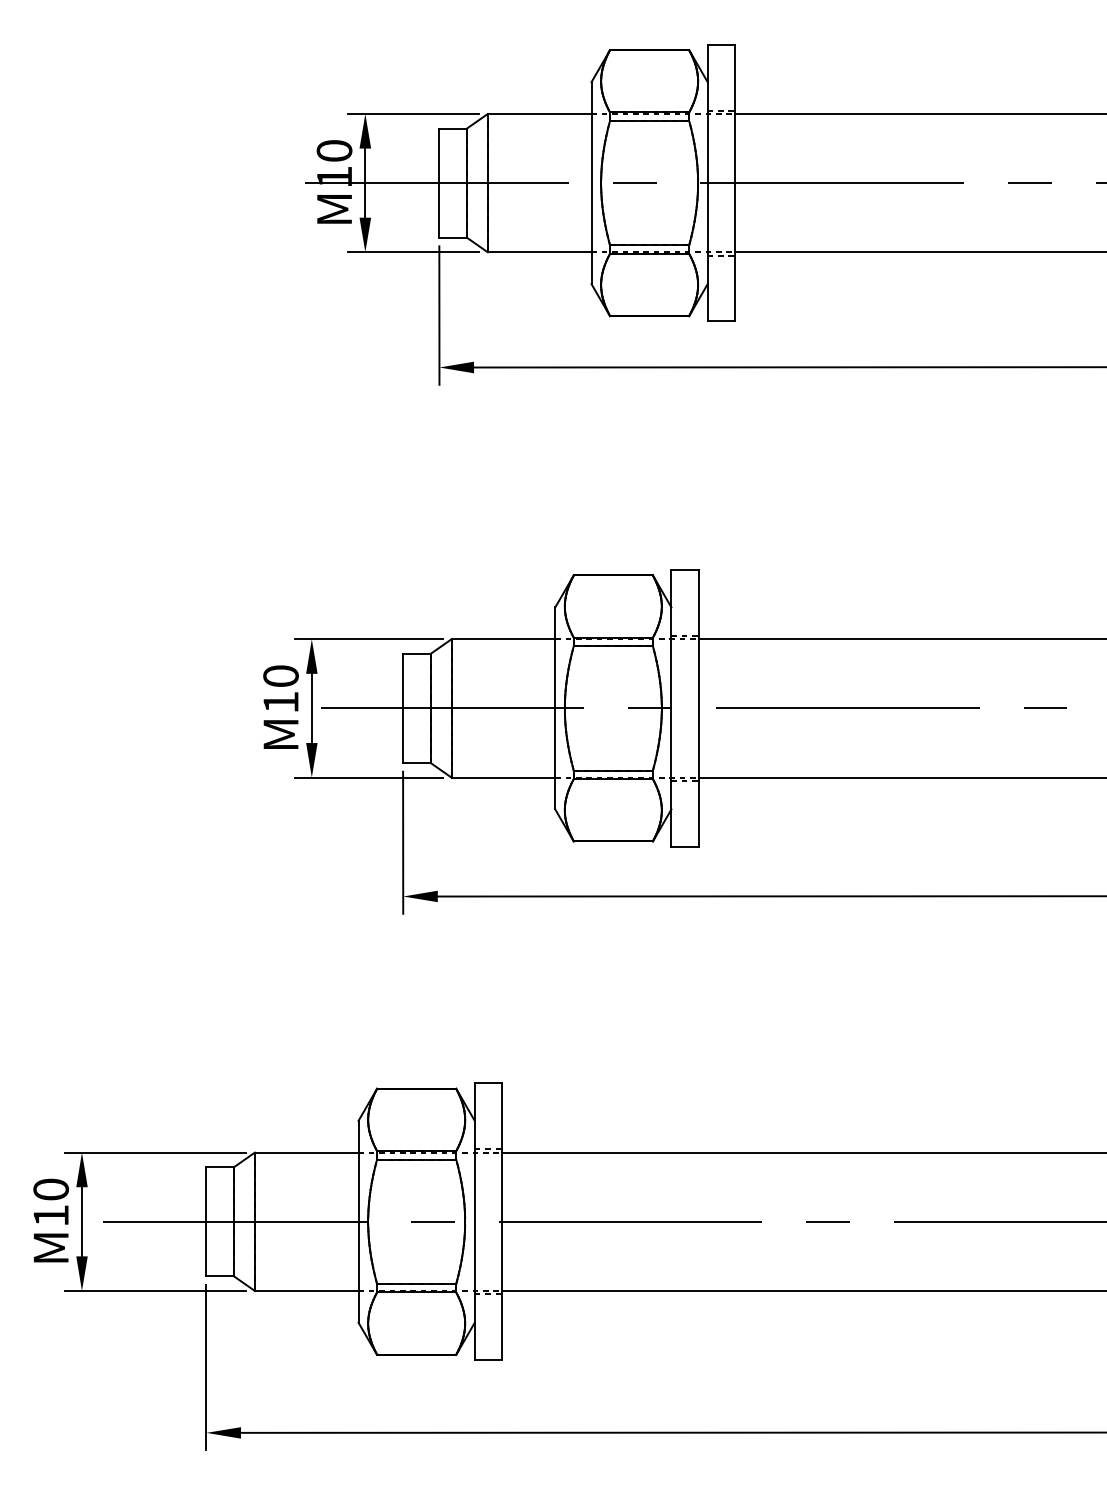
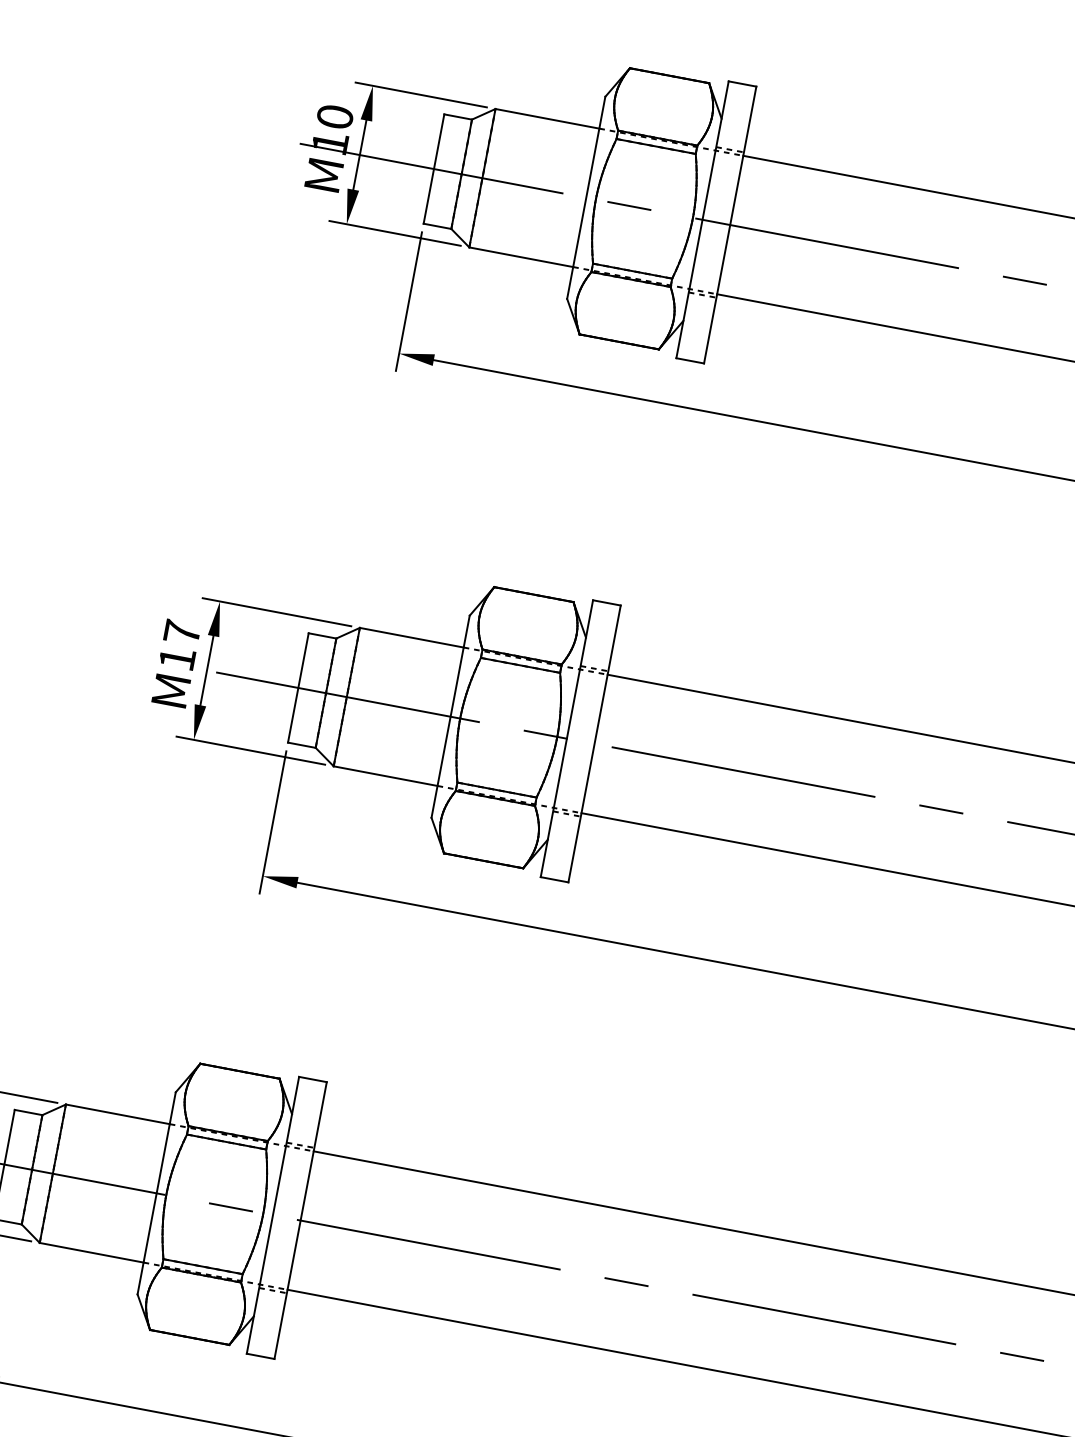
text: (280, 675) -> (181, 631), 10 -> 17

